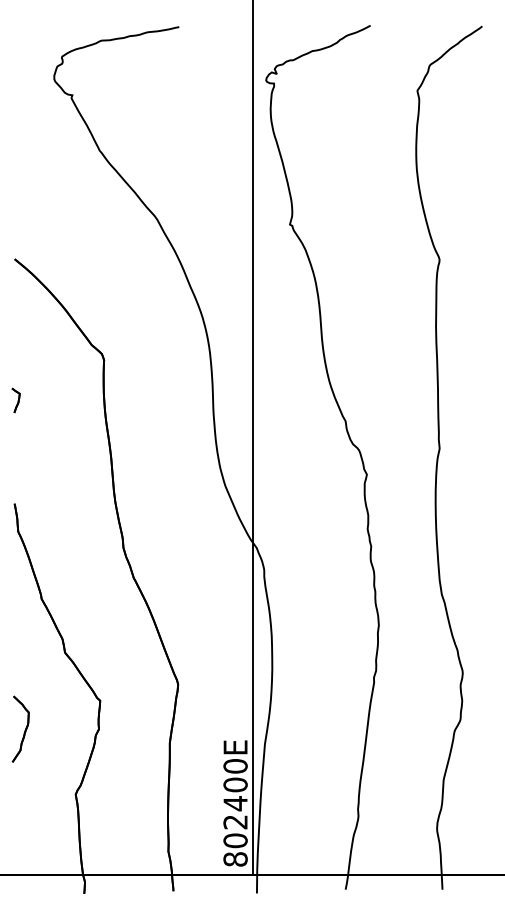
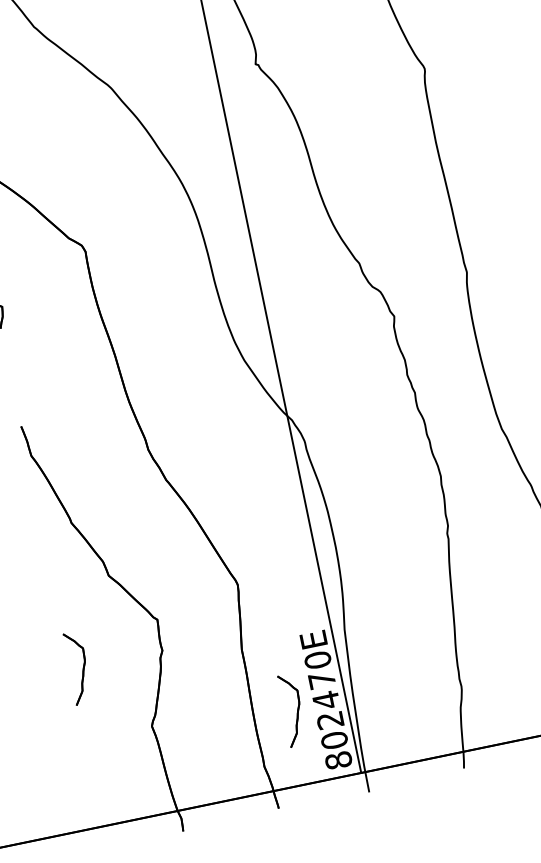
text: (235, 784) -> (321, 679), 802400E -> 802470E
part: (203, 805) -> (292, 709), added

